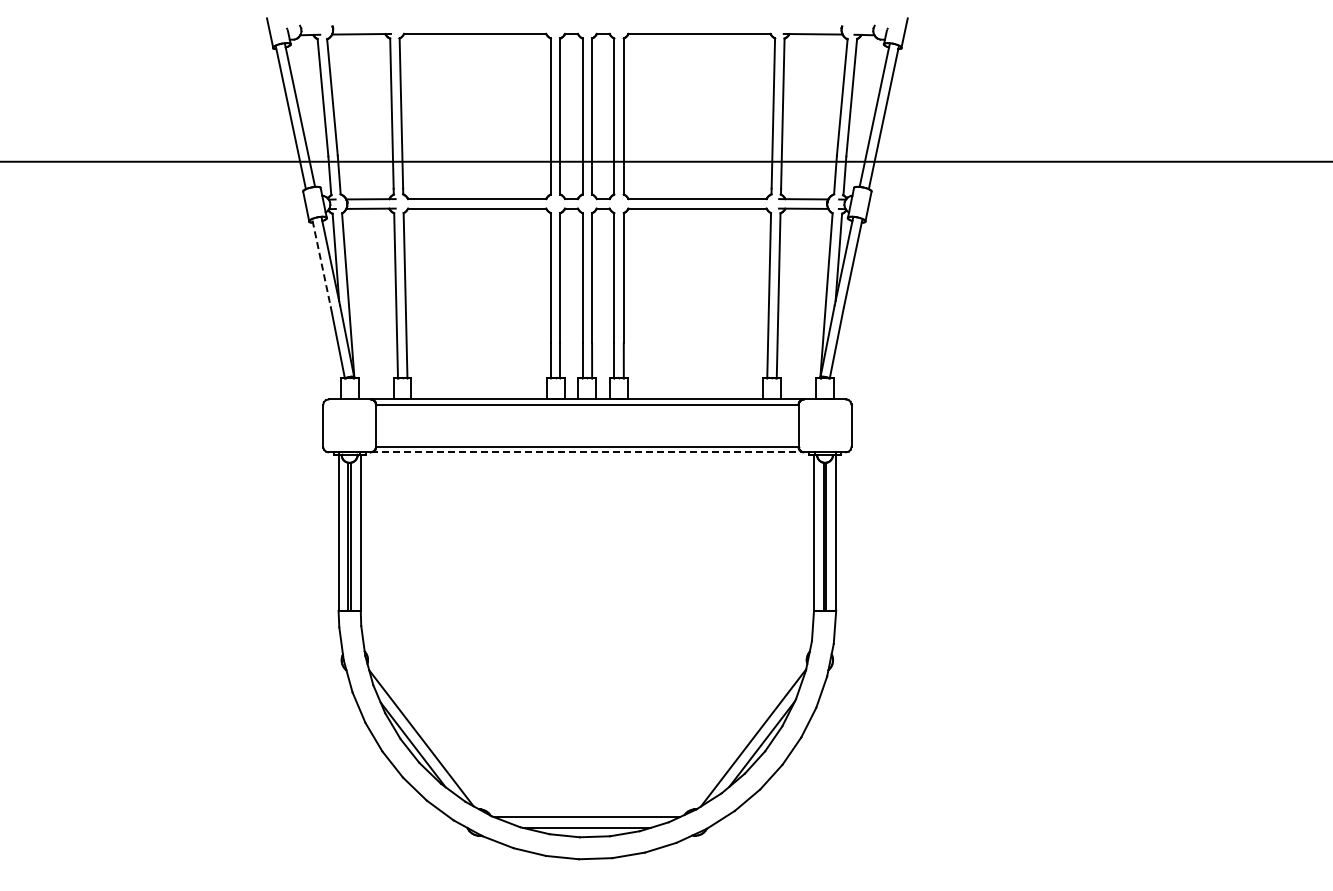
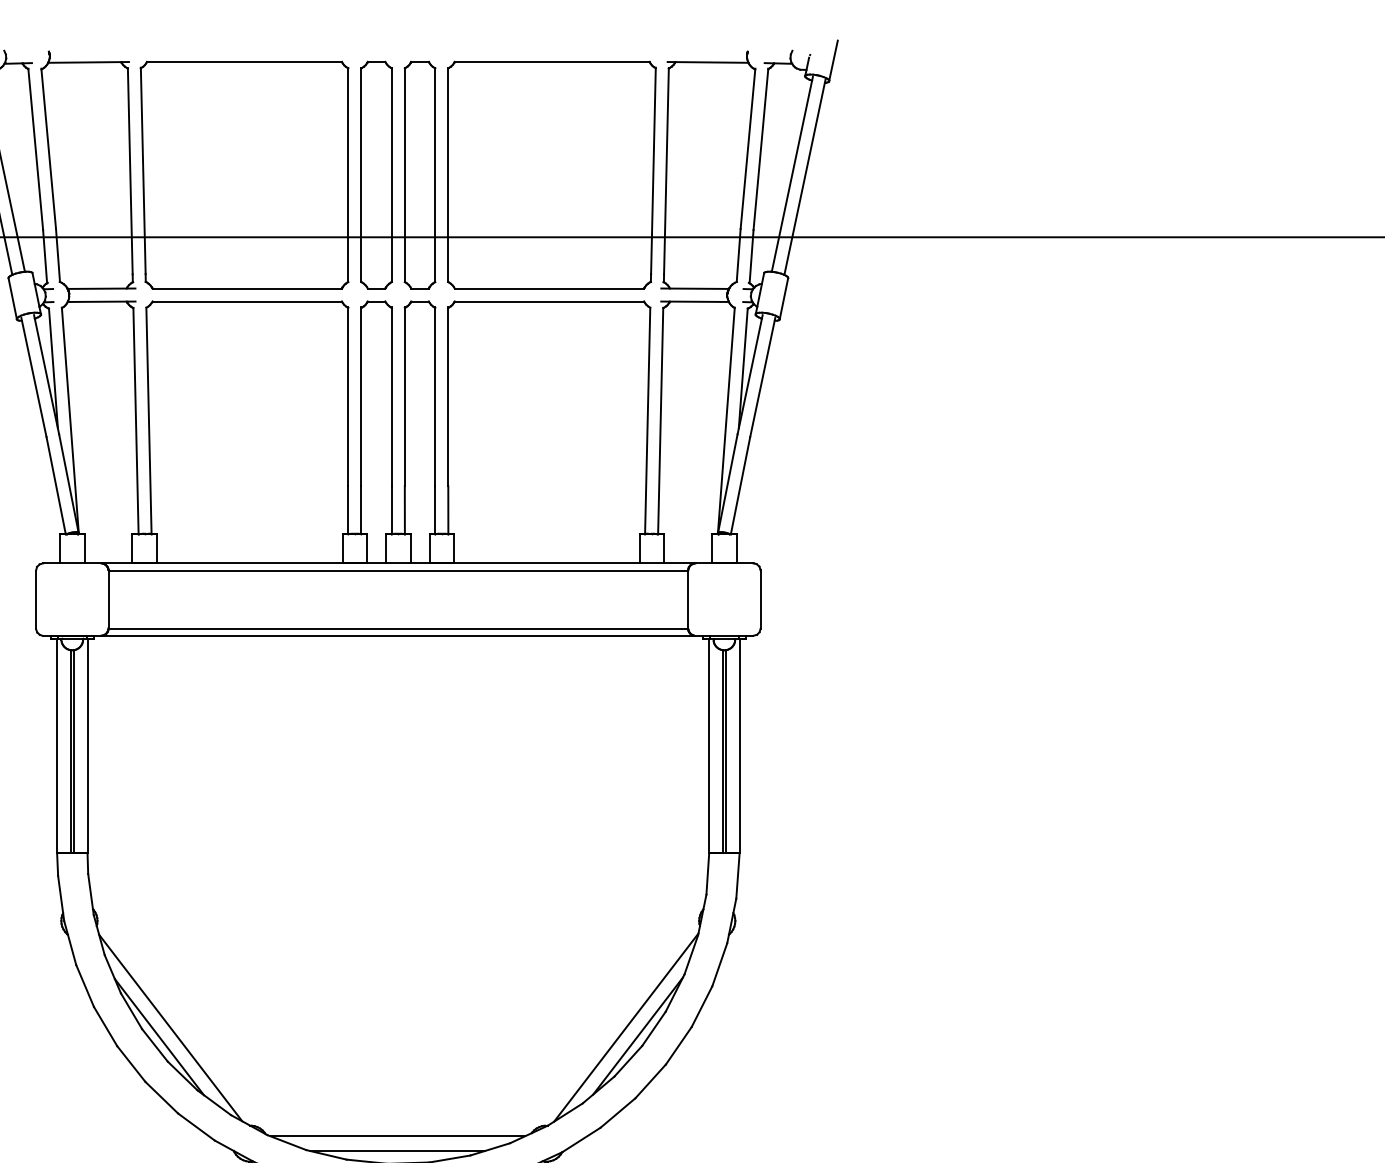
line: (321, 264) -> (33, 378), dashed -> solid
line: (587, 452) -> (398, 636), dashed -> solid

